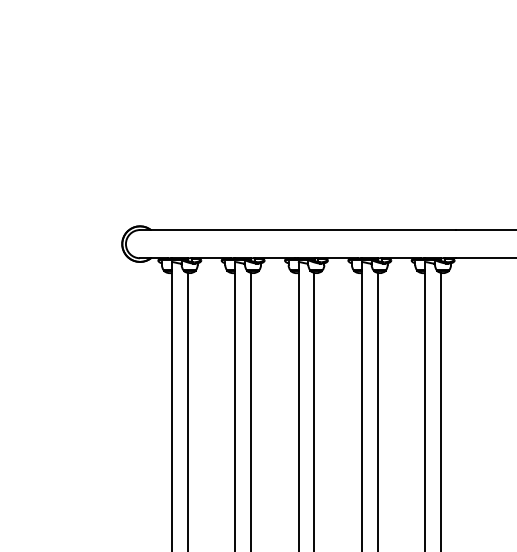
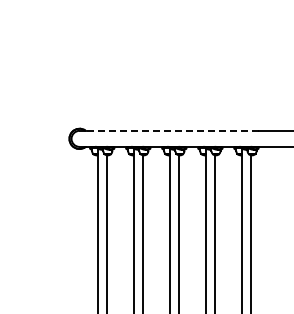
line: (303, 229) -> (172, 130), solid -> dashed

